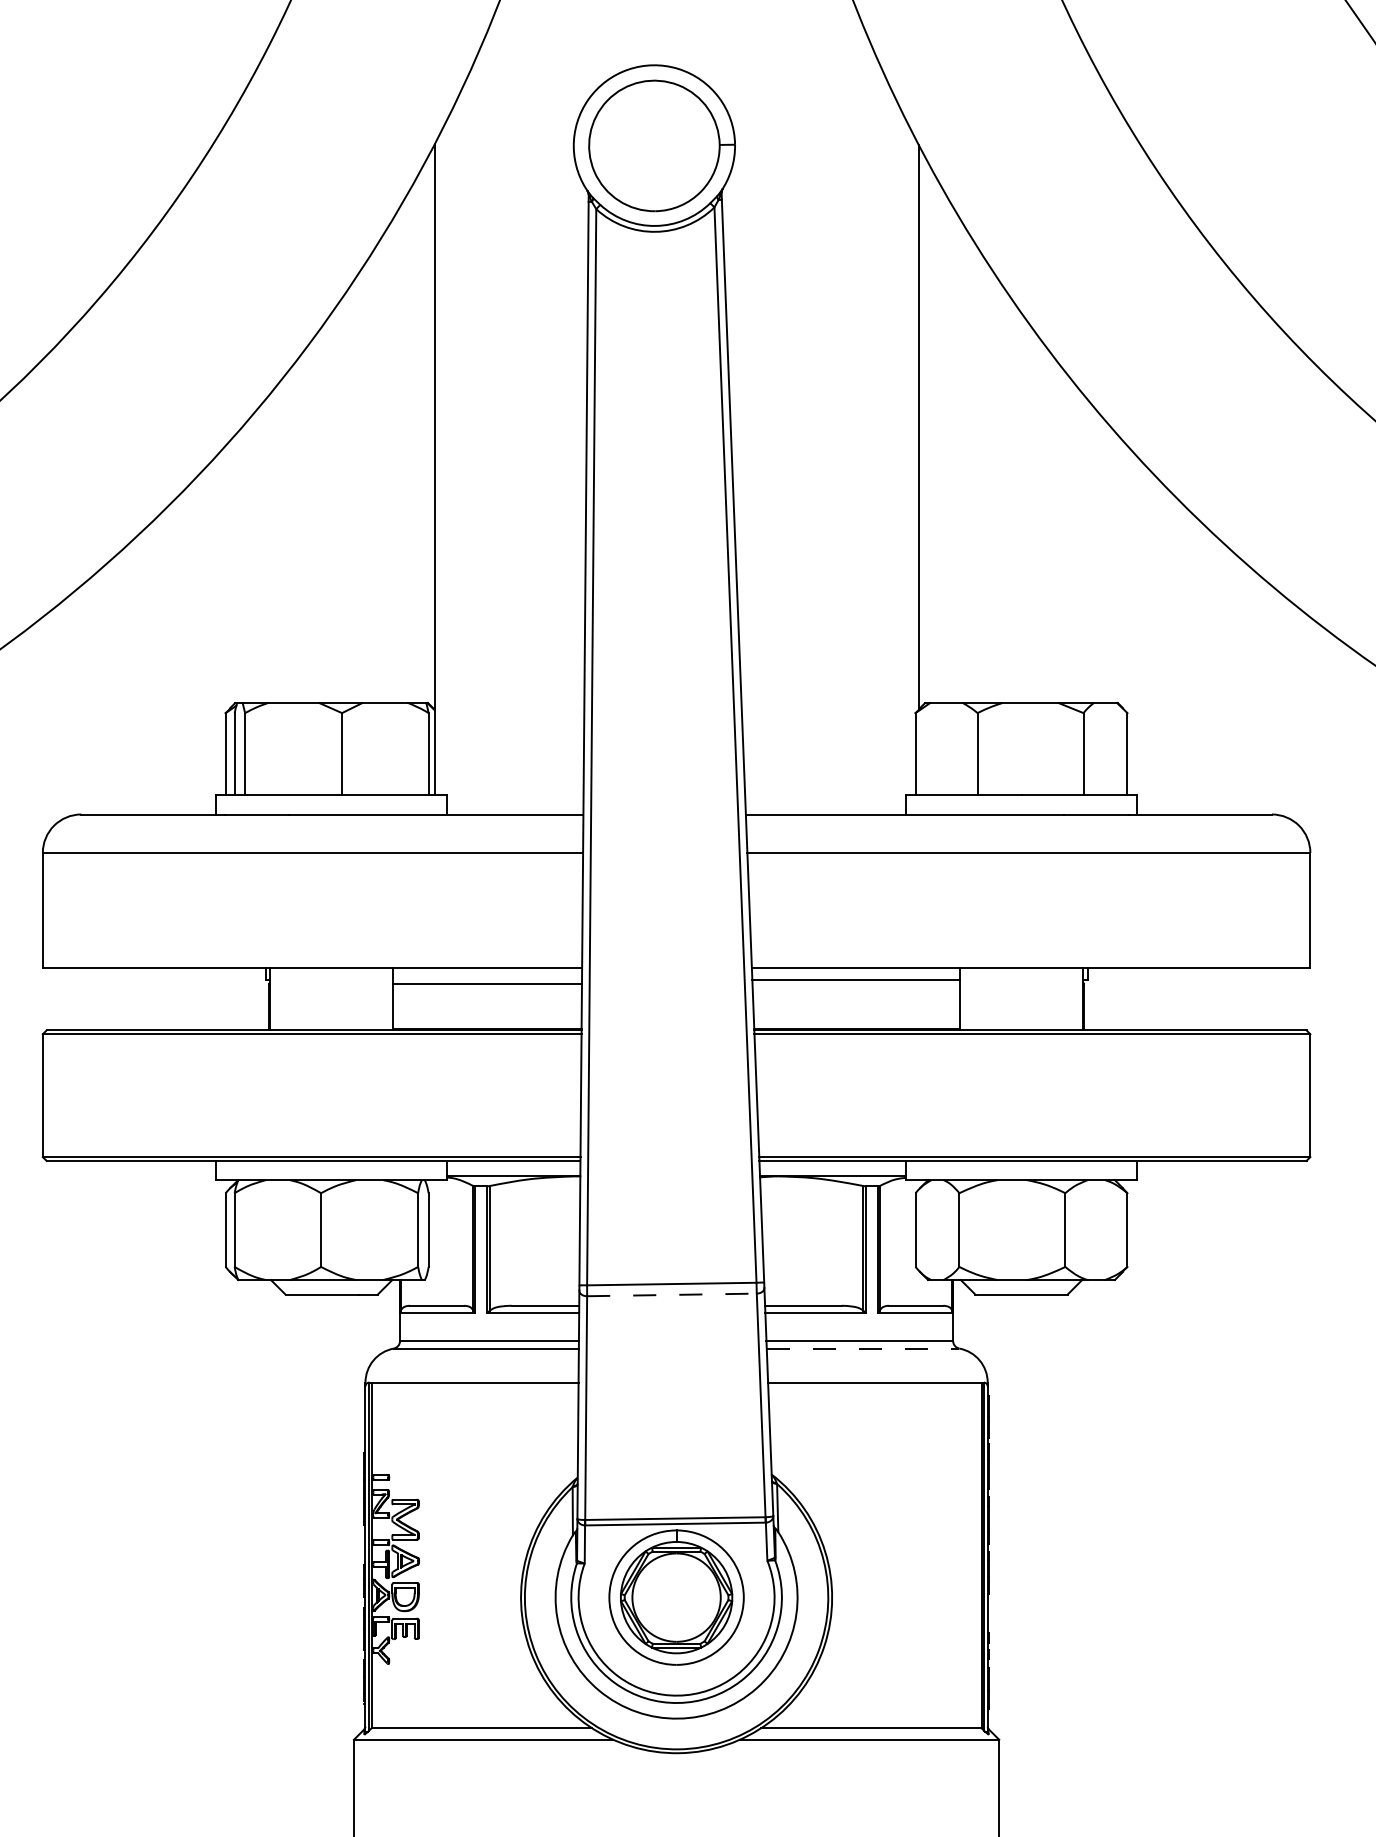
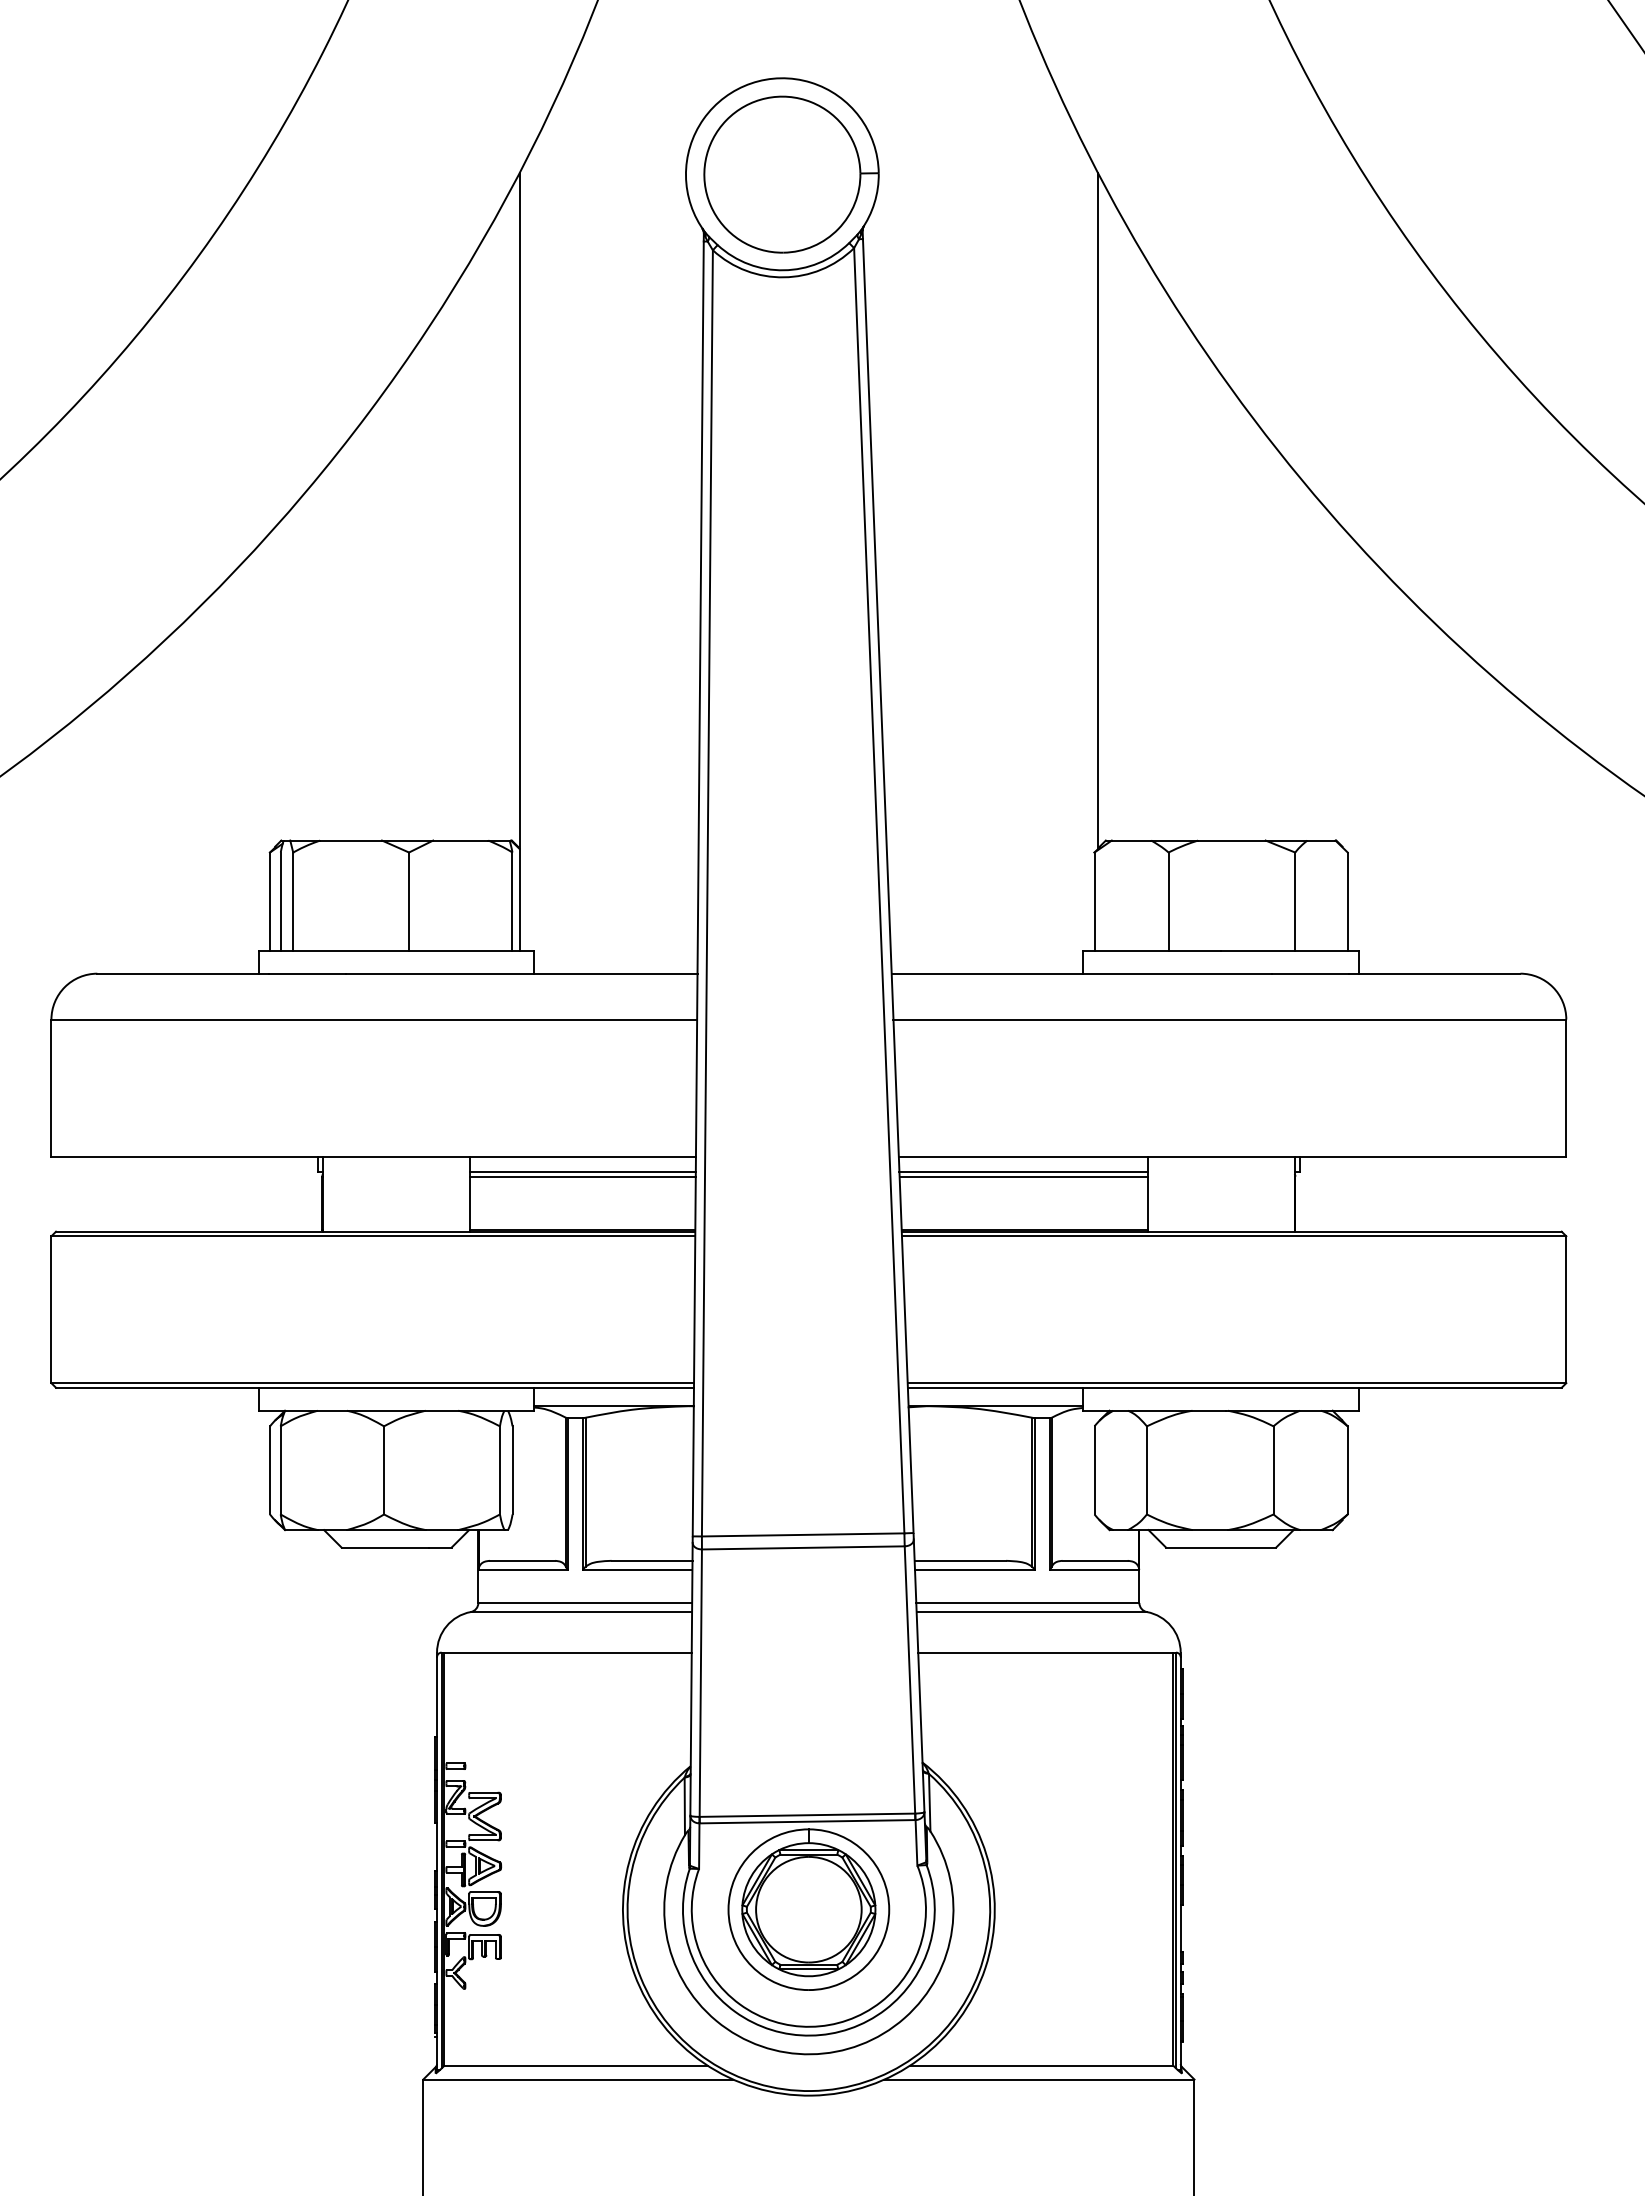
line: (487, 980) -> (582, 1172), added
line: (856, 984) -> (1023, 1176), added
line: (672, 1294) -> (803, 1547), dashed -> solid
line: (863, 1348) -> (1032, 1612), dashed -> solid

